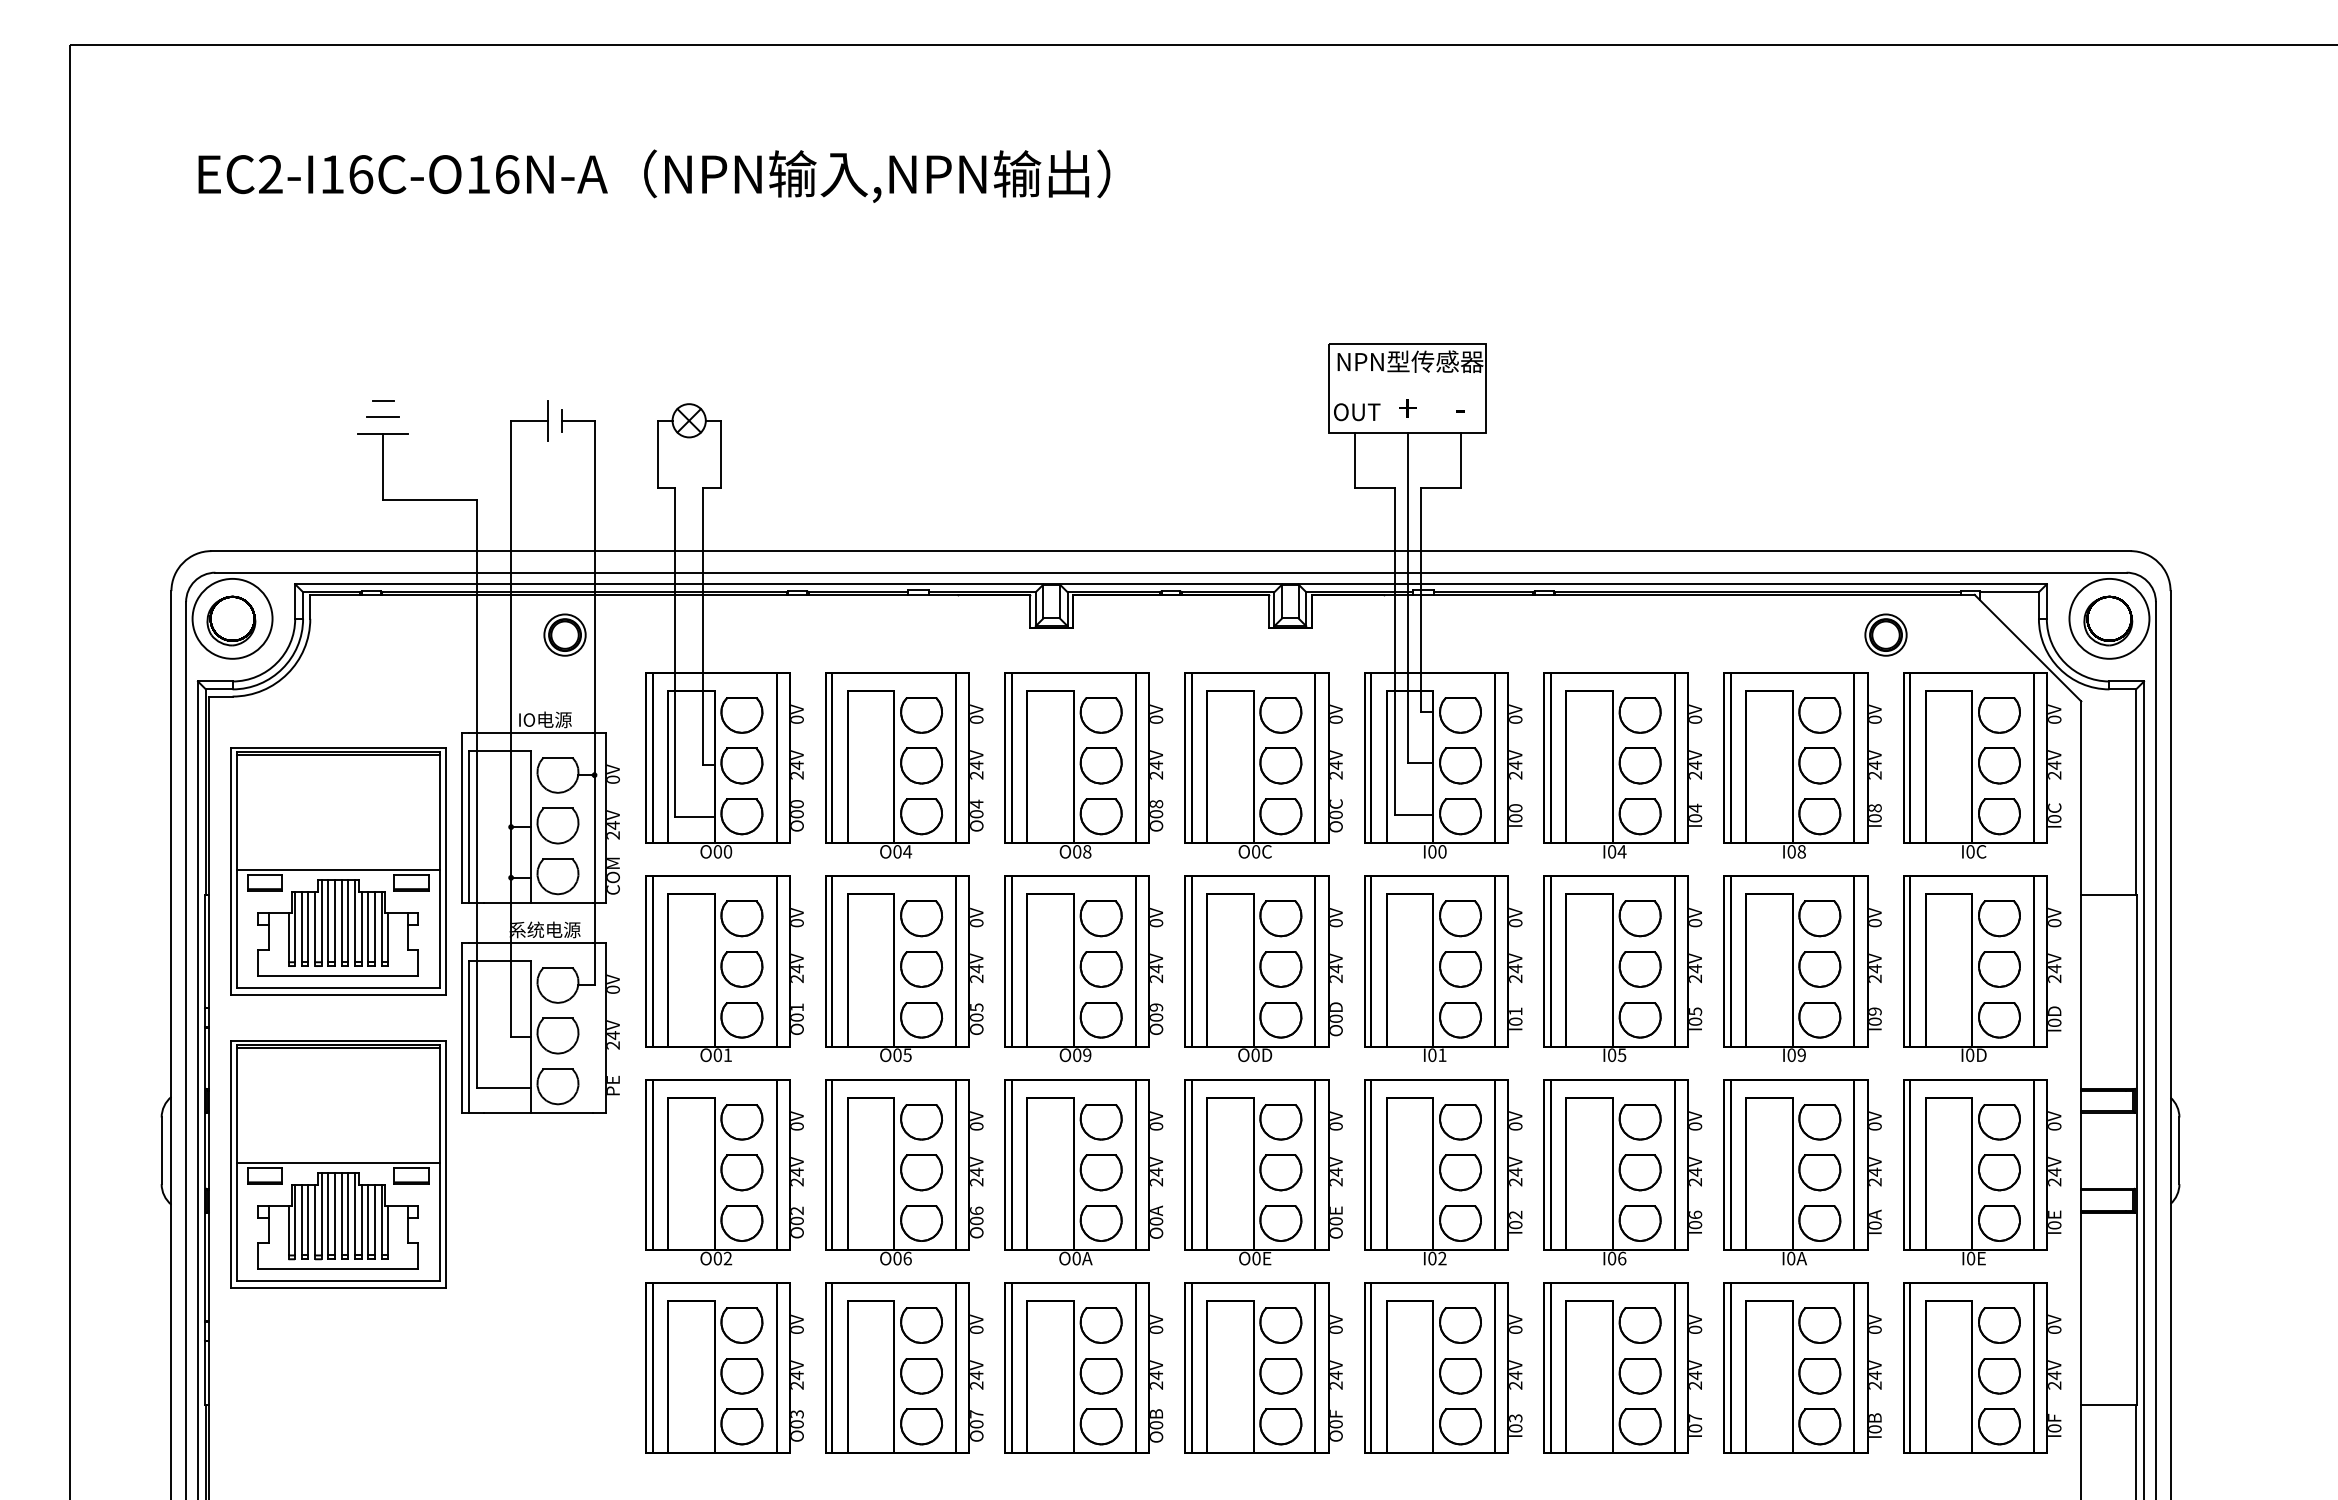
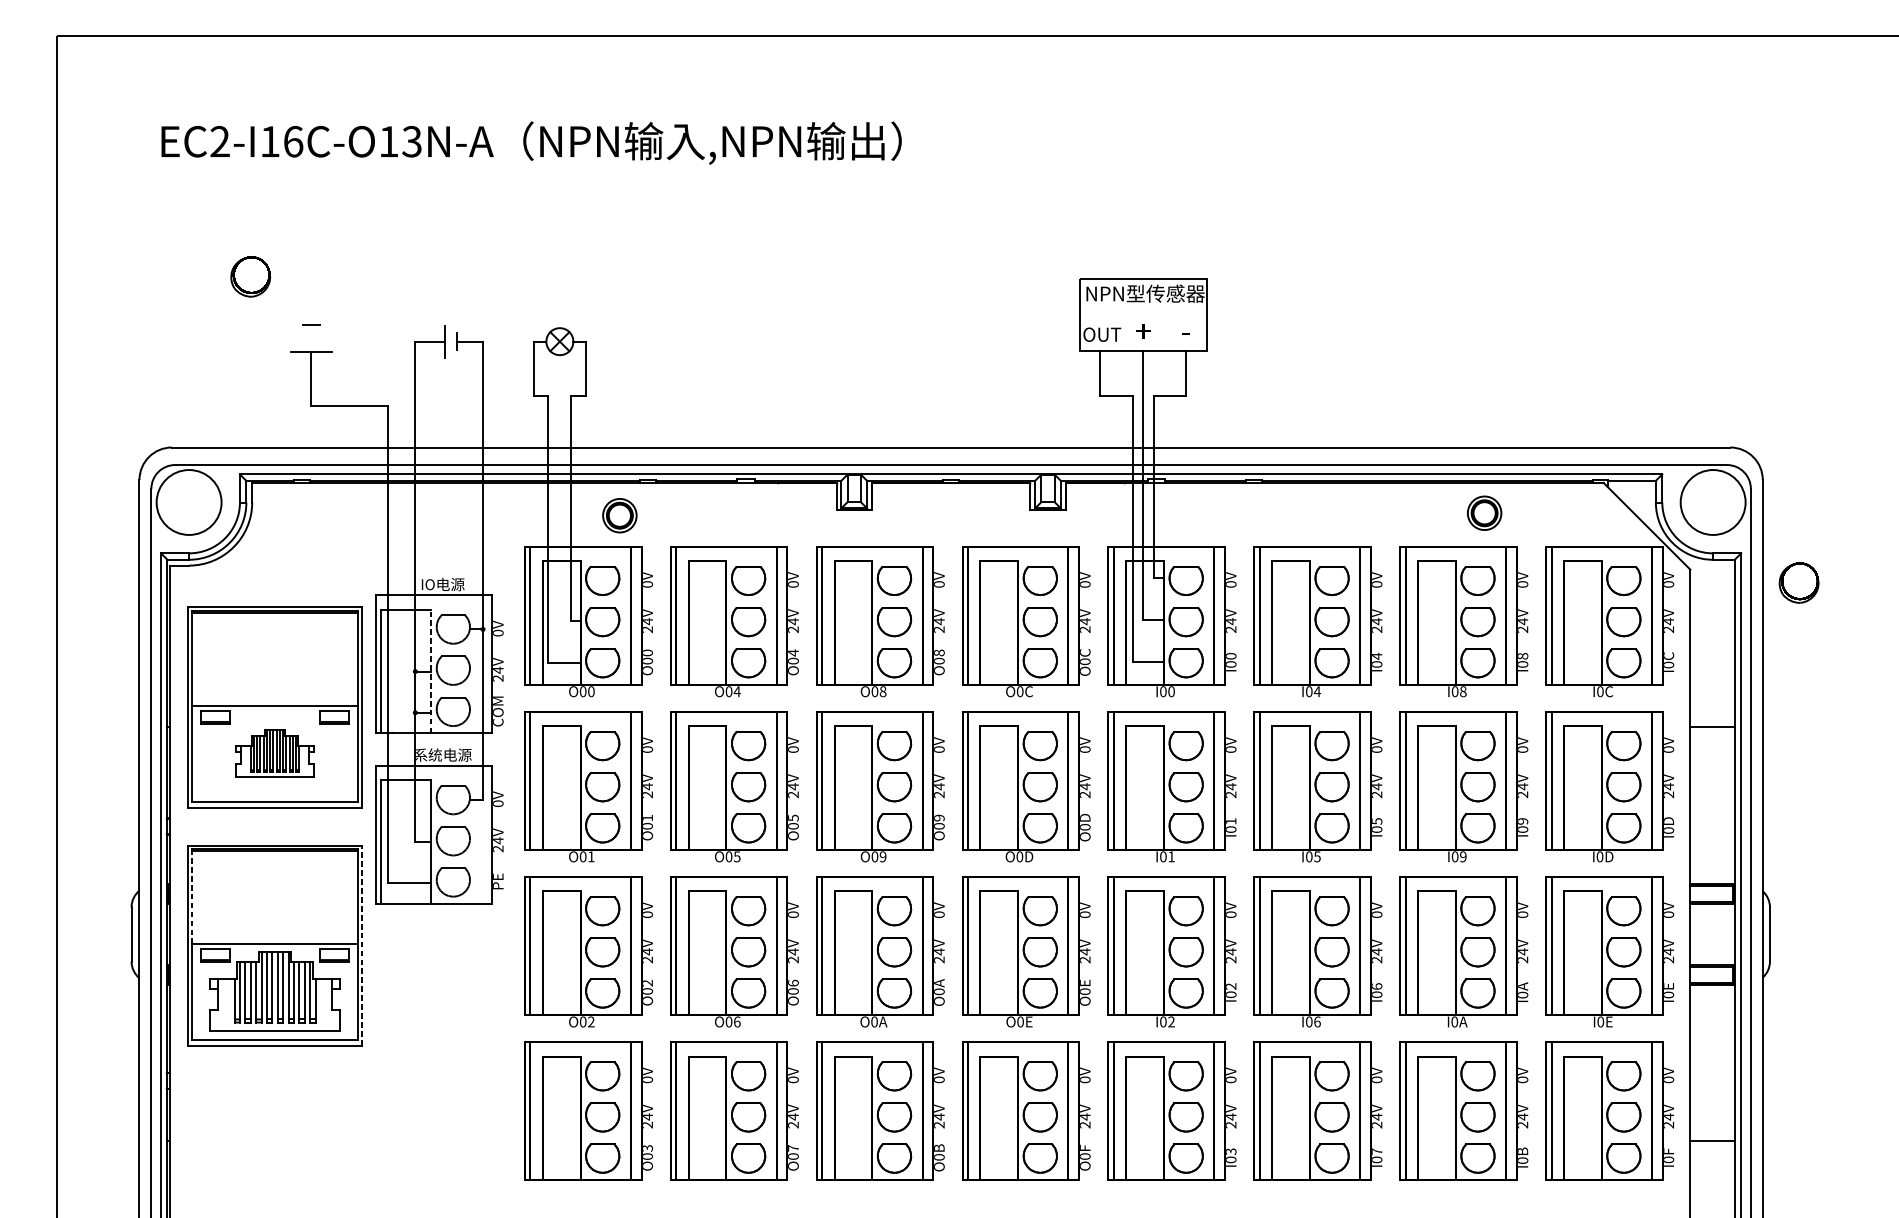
text: (506, 174) -> (411, 141), EC2-I16C-O16N-A -> EC2-I16C-O13N-A
line: (382, 416) -> (310, 338), removed
part: (231, 620) -> (250, 276), moved
part: (2108, 620) -> (1799, 582), moved
part: (564, 634) -> (619, 515), moved
part: (1885, 634) -> (1484, 512), moved
line: (530, 826) -> (431, 671), solid -> dashed
part: (337, 927) -> (274, 753), size x0.6
line: (236, 1104) -> (192, 896), solid -> dashed
line: (445, 1164) -> (362, 945), solid -> dashed

